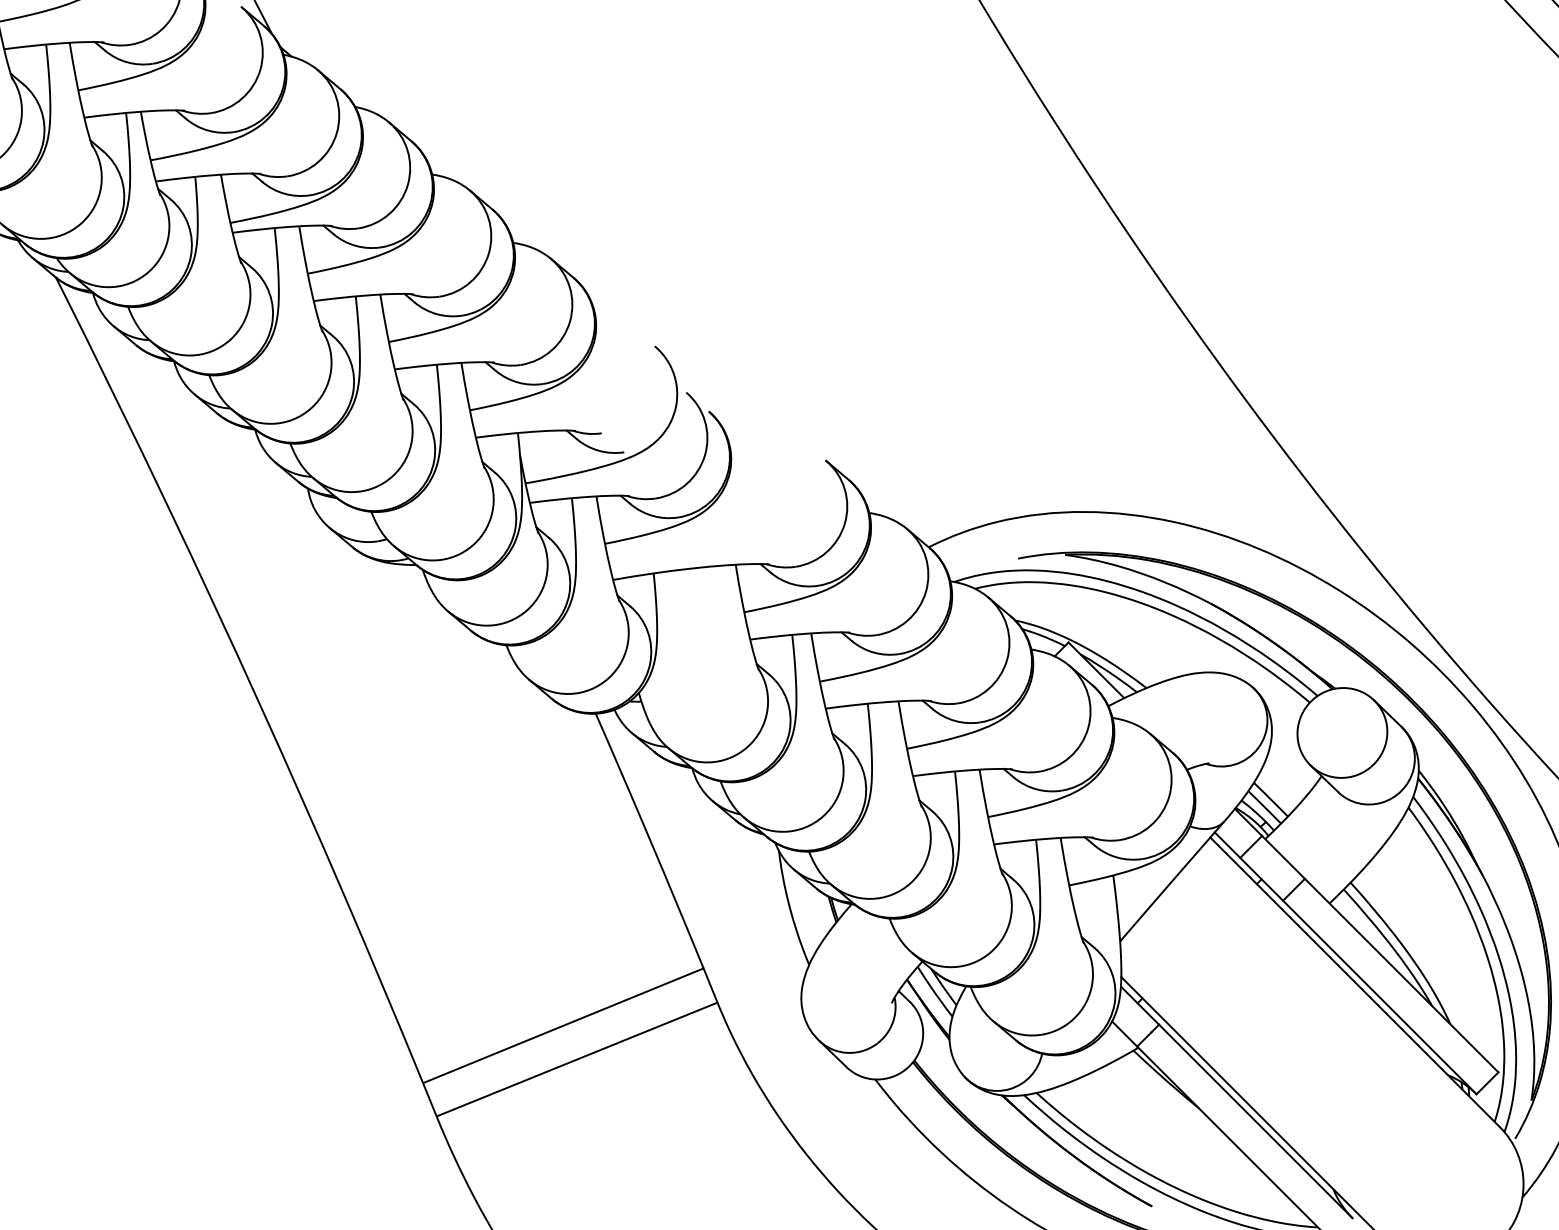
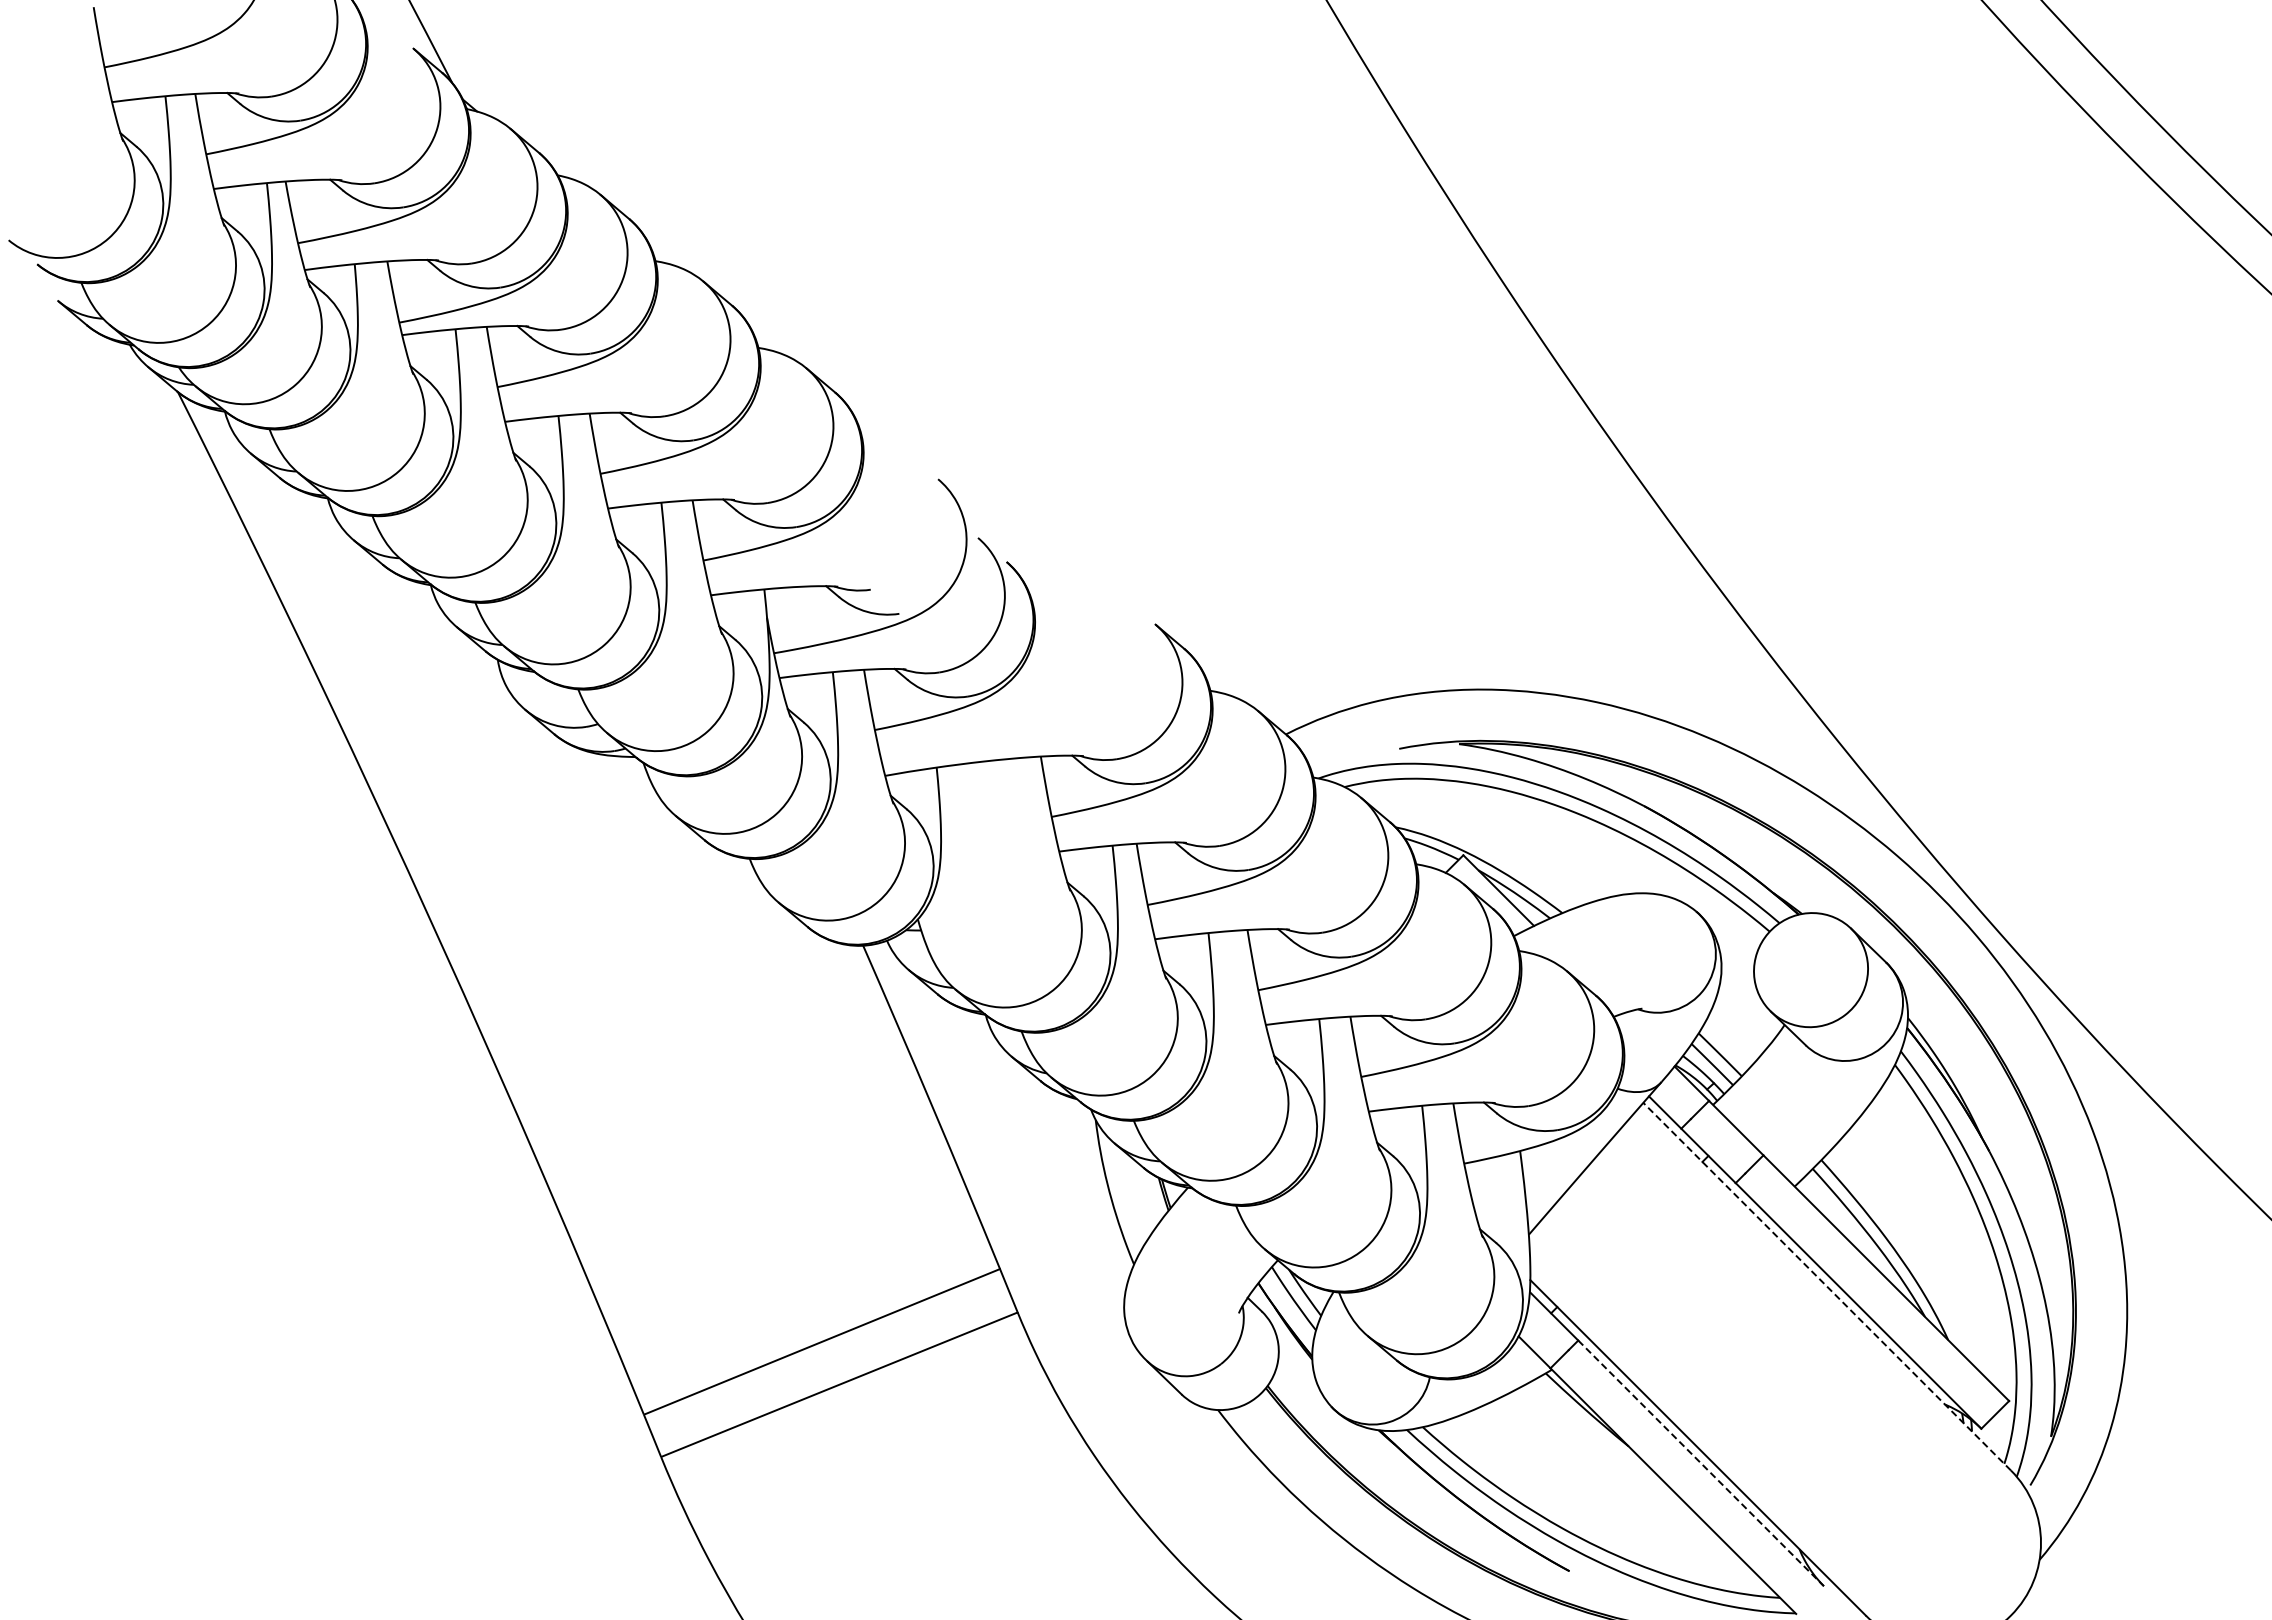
line: (1355, 982) -> (1827, 1286), solid -> dashed
line: (1256, 1121) -> (1701, 1463), solid -> dashed

